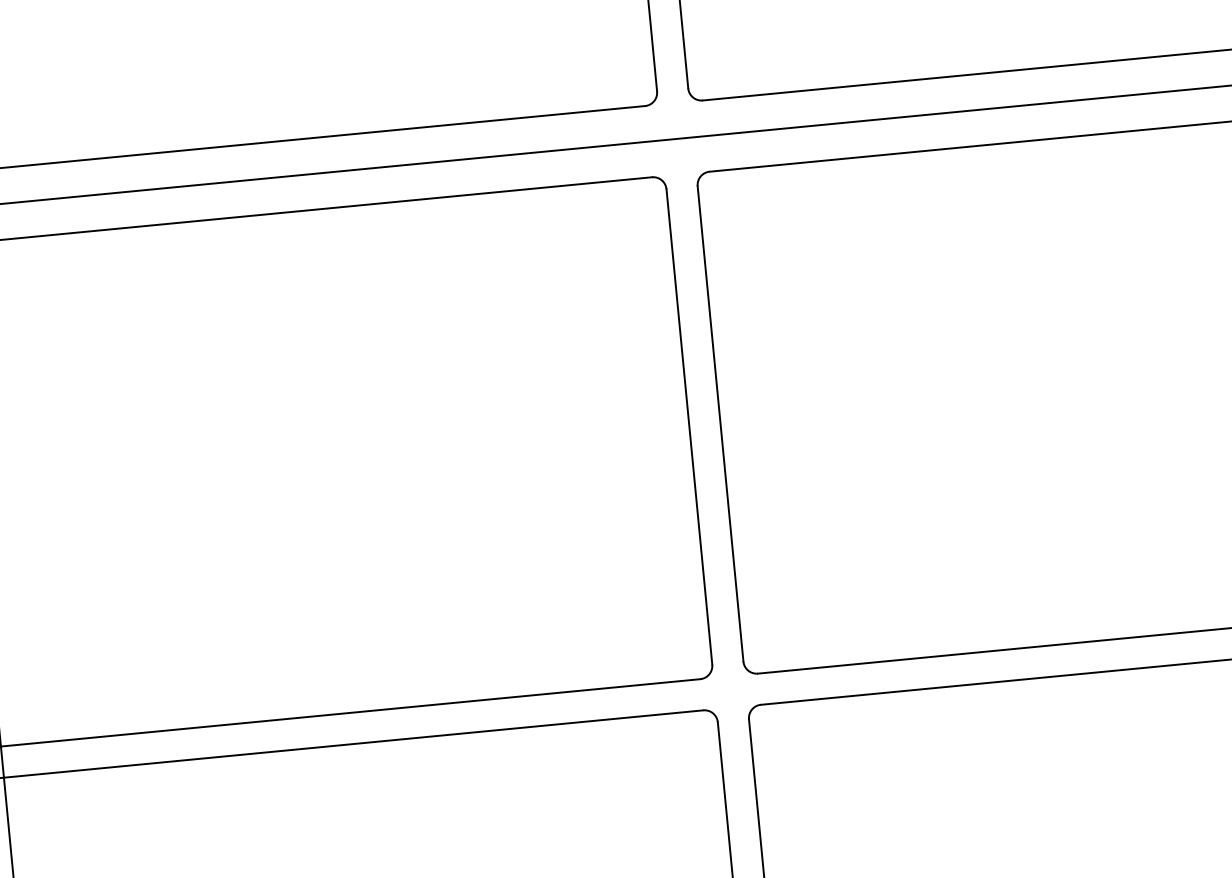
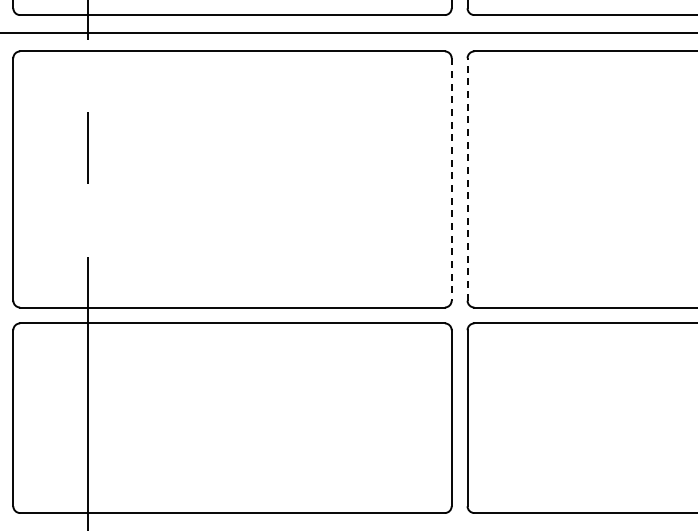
line: (720, 422) -> (467, 178), solid -> dashed
line: (689, 427) -> (451, 179), solid -> dashed

